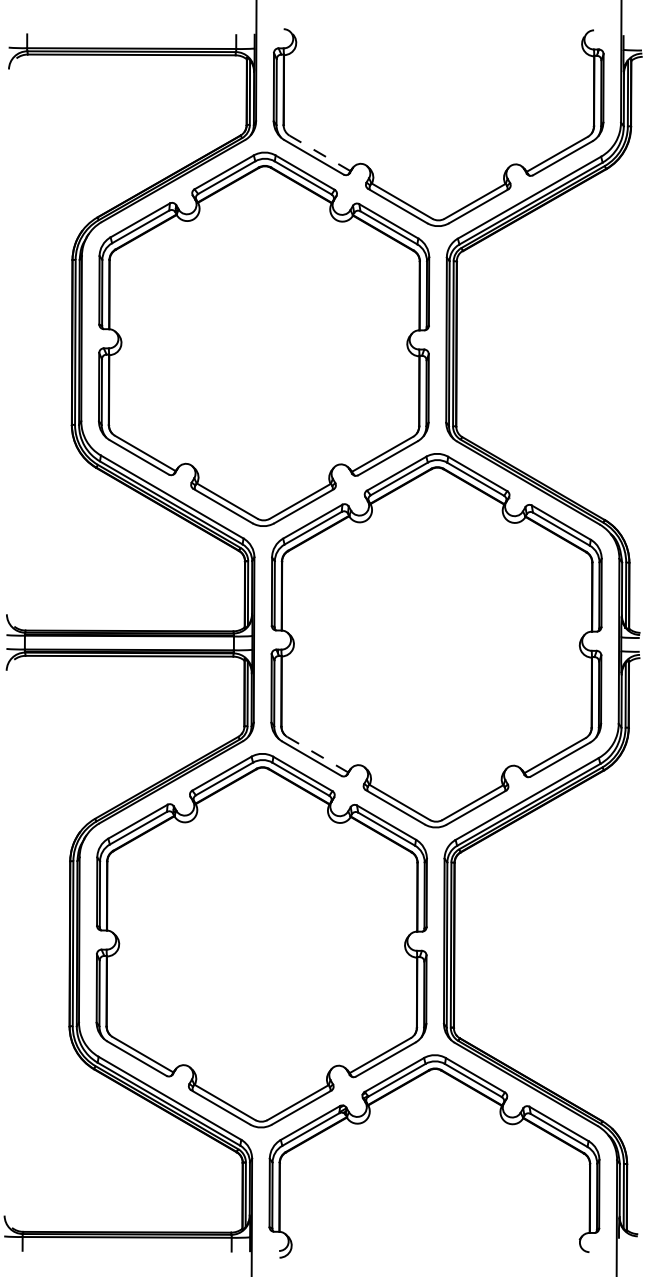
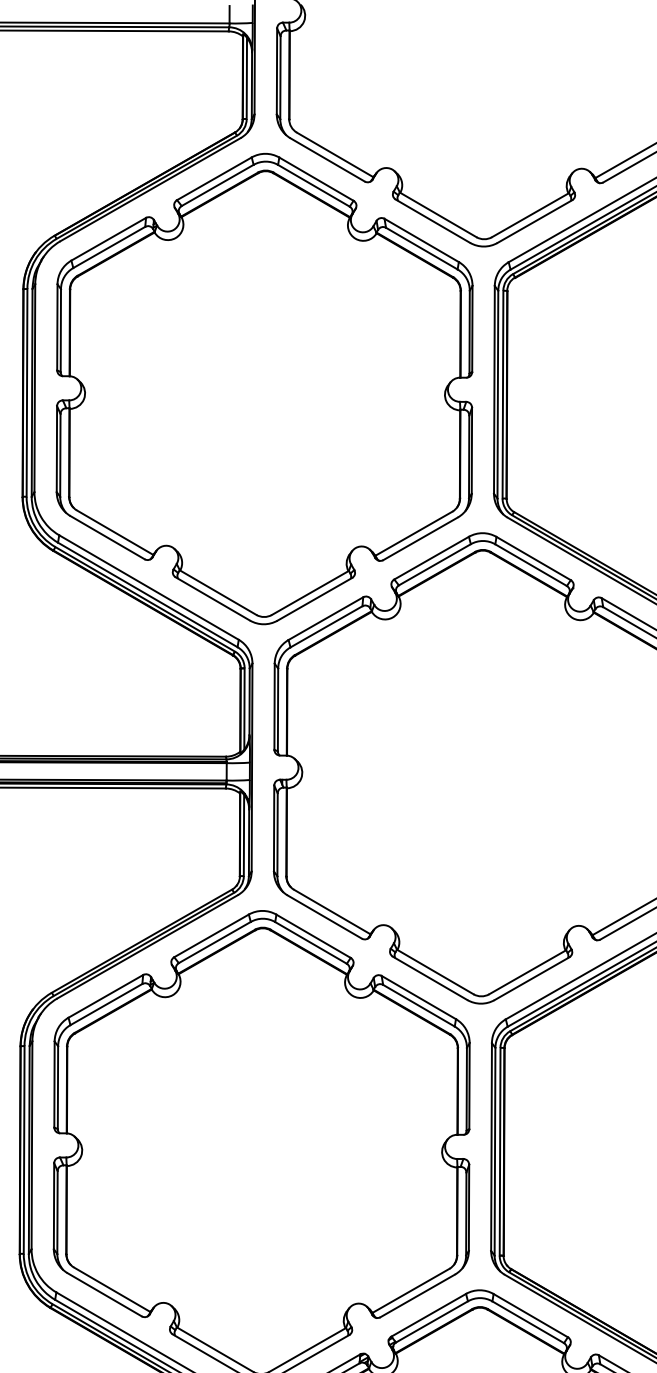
line: (319, 153) -> (334, 155), dashed -> solid
line: (317, 754) -> (331, 911), dashed -> solid

